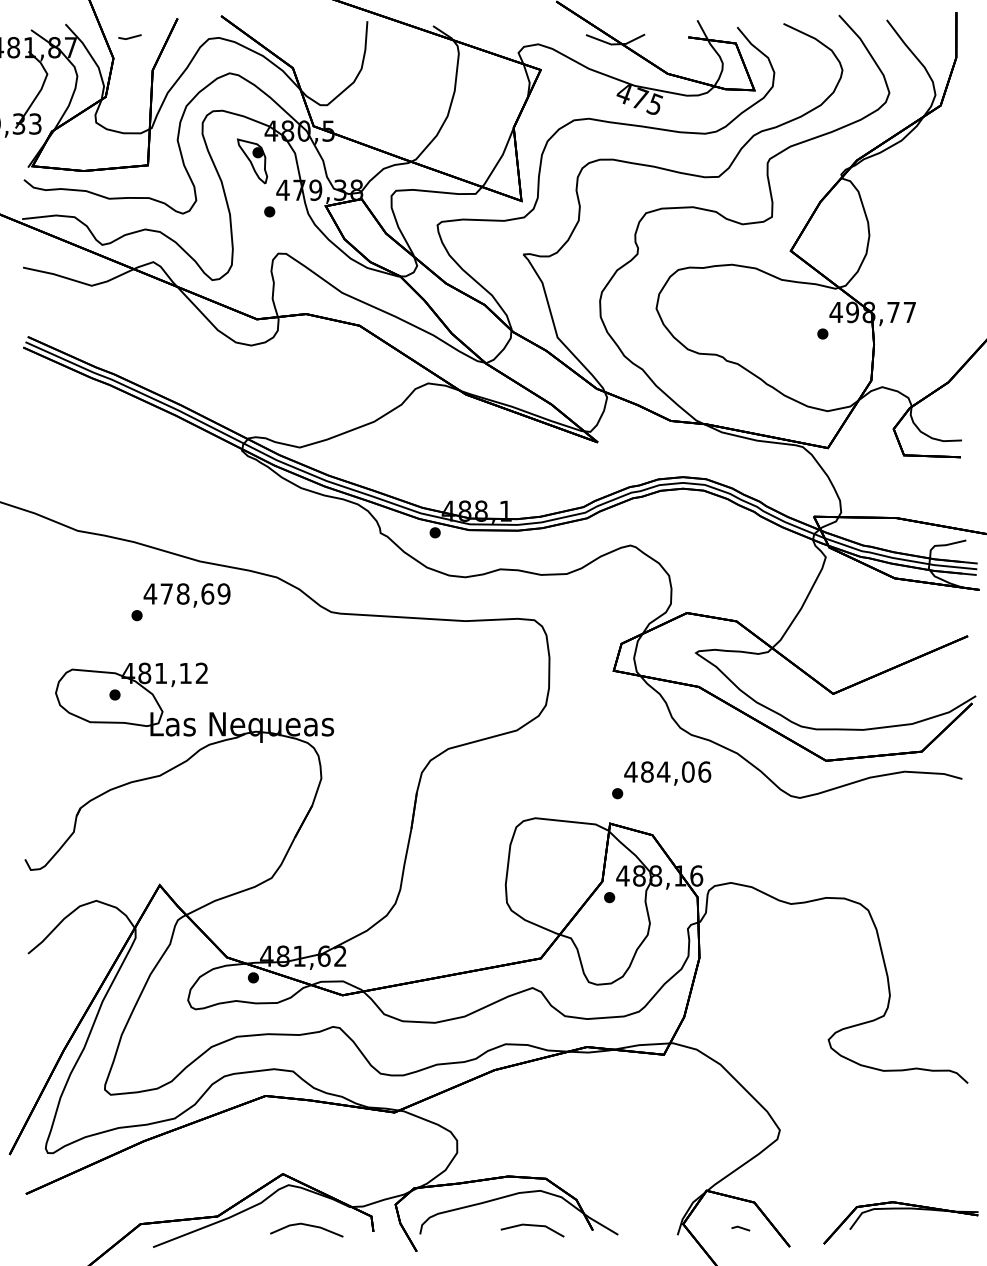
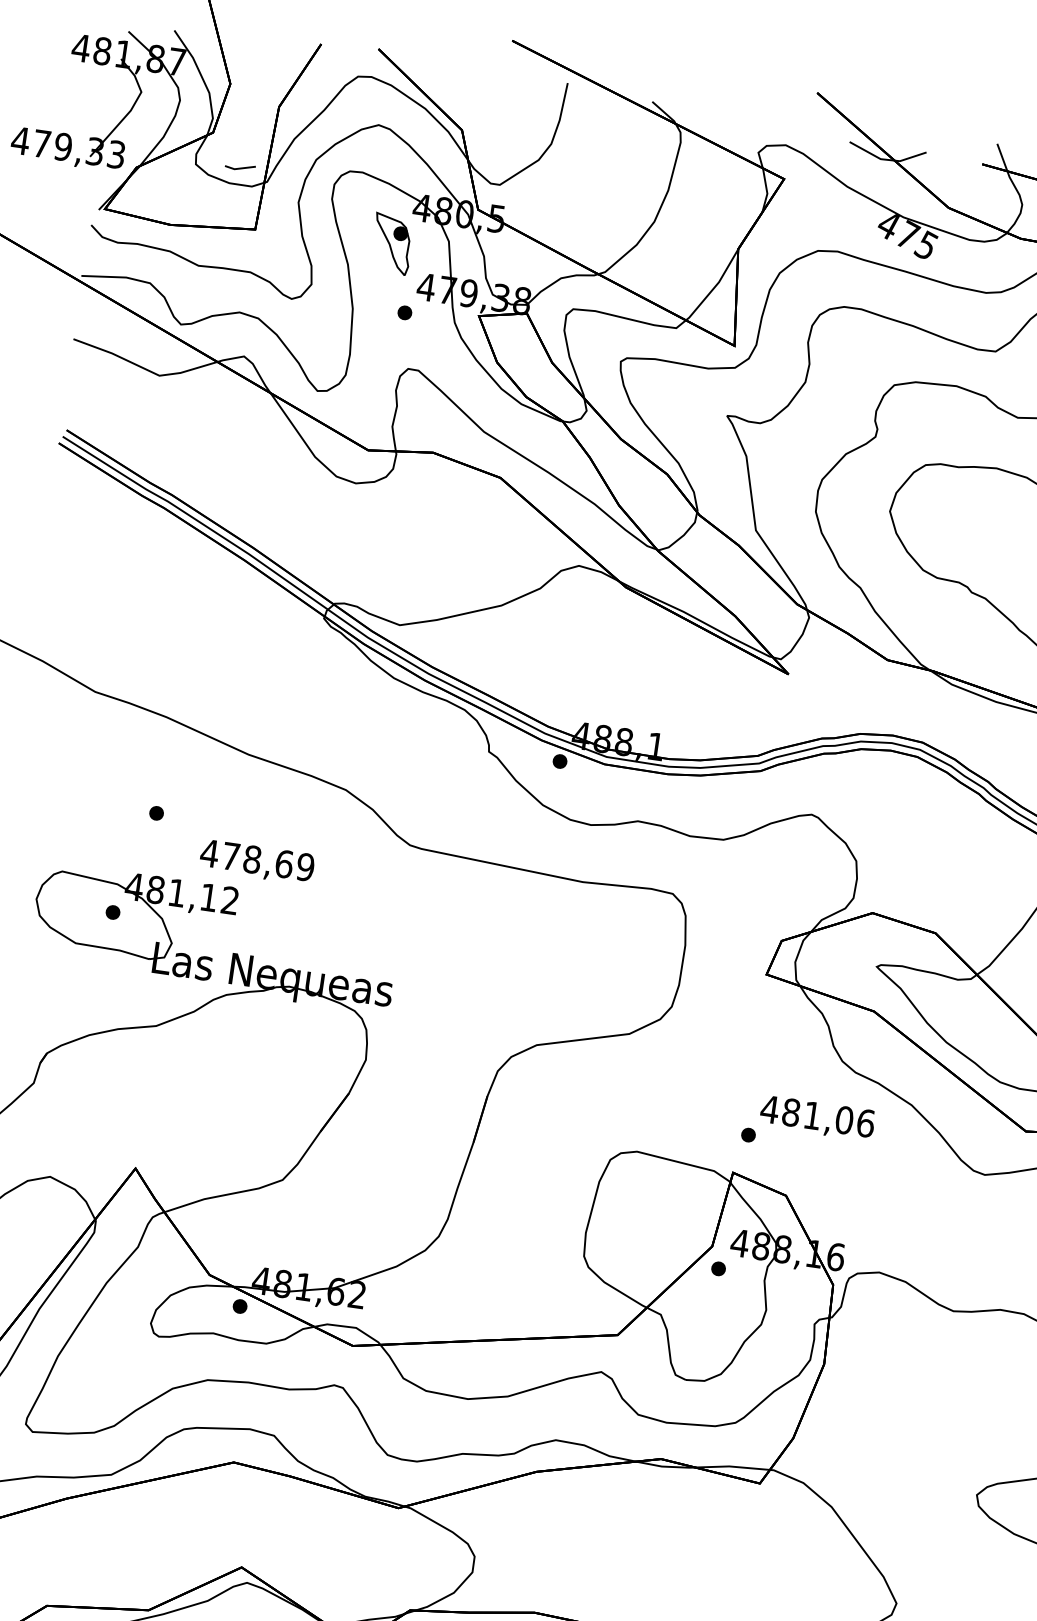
line: (129, 37) -> (239, 167), moved
text: (186, 595) -> (256, 862), moved
text: (663, 771) -> (812, 1114), 484,06 -> 481,06

